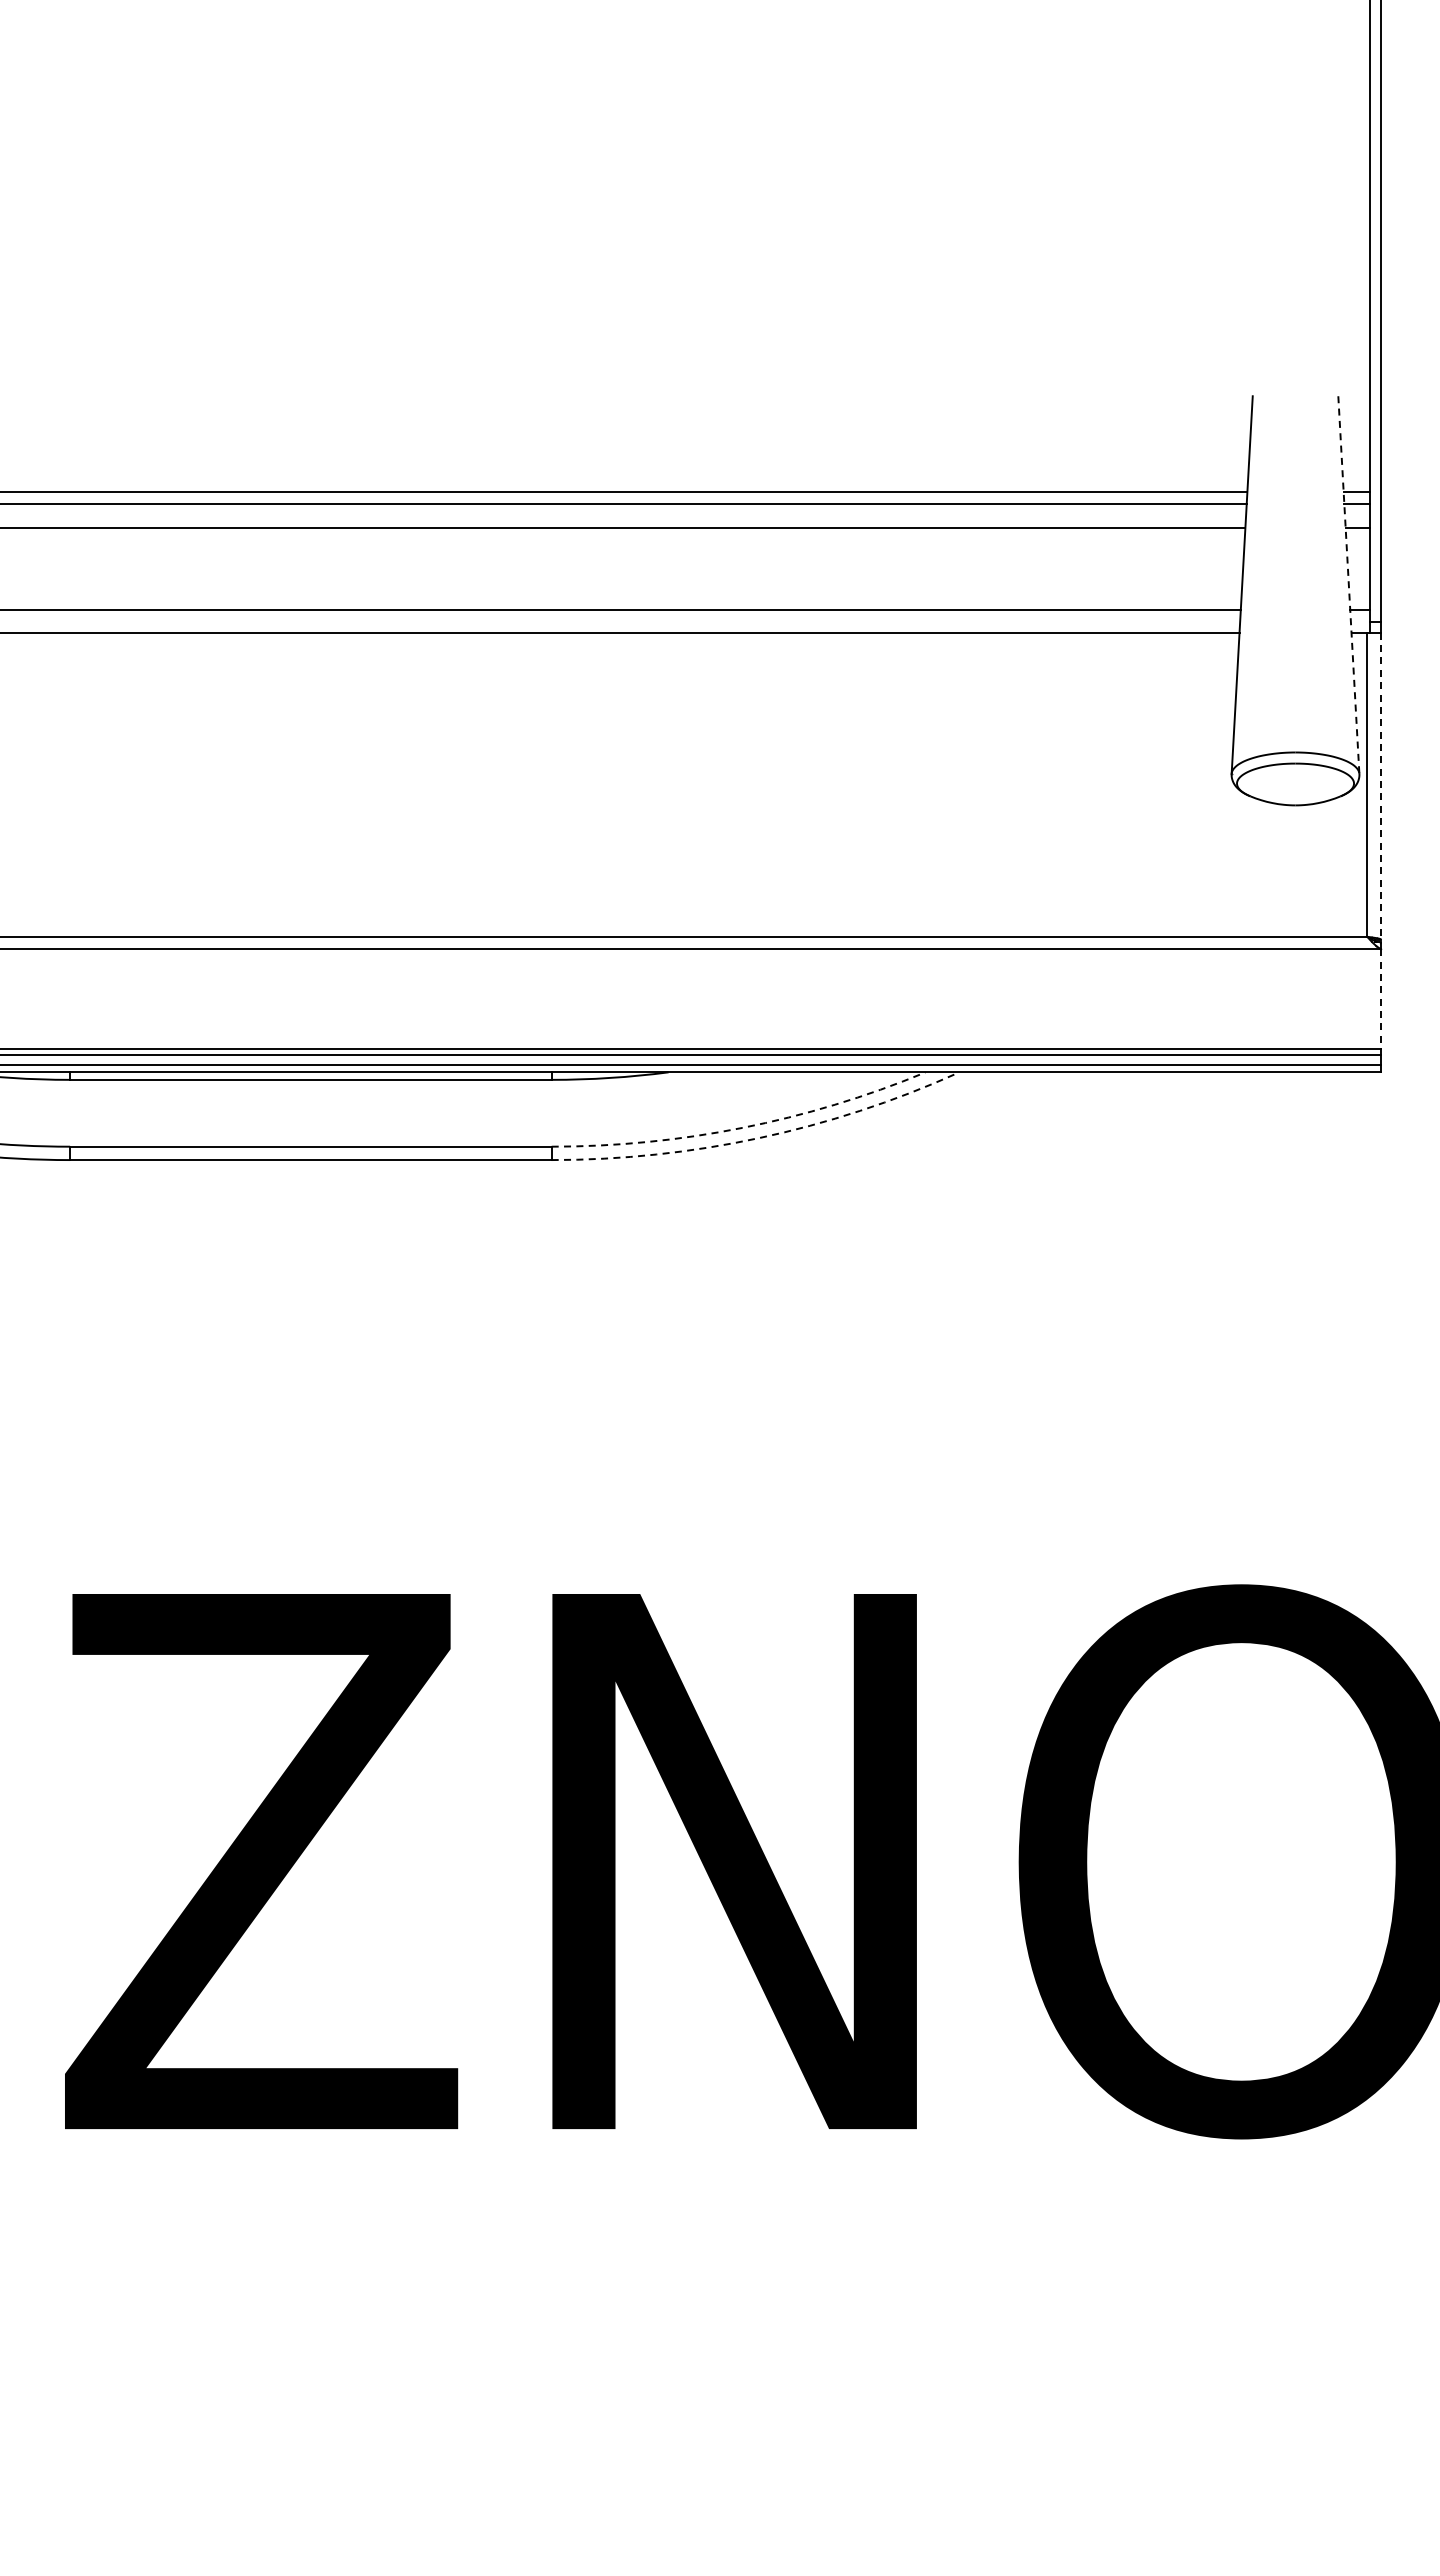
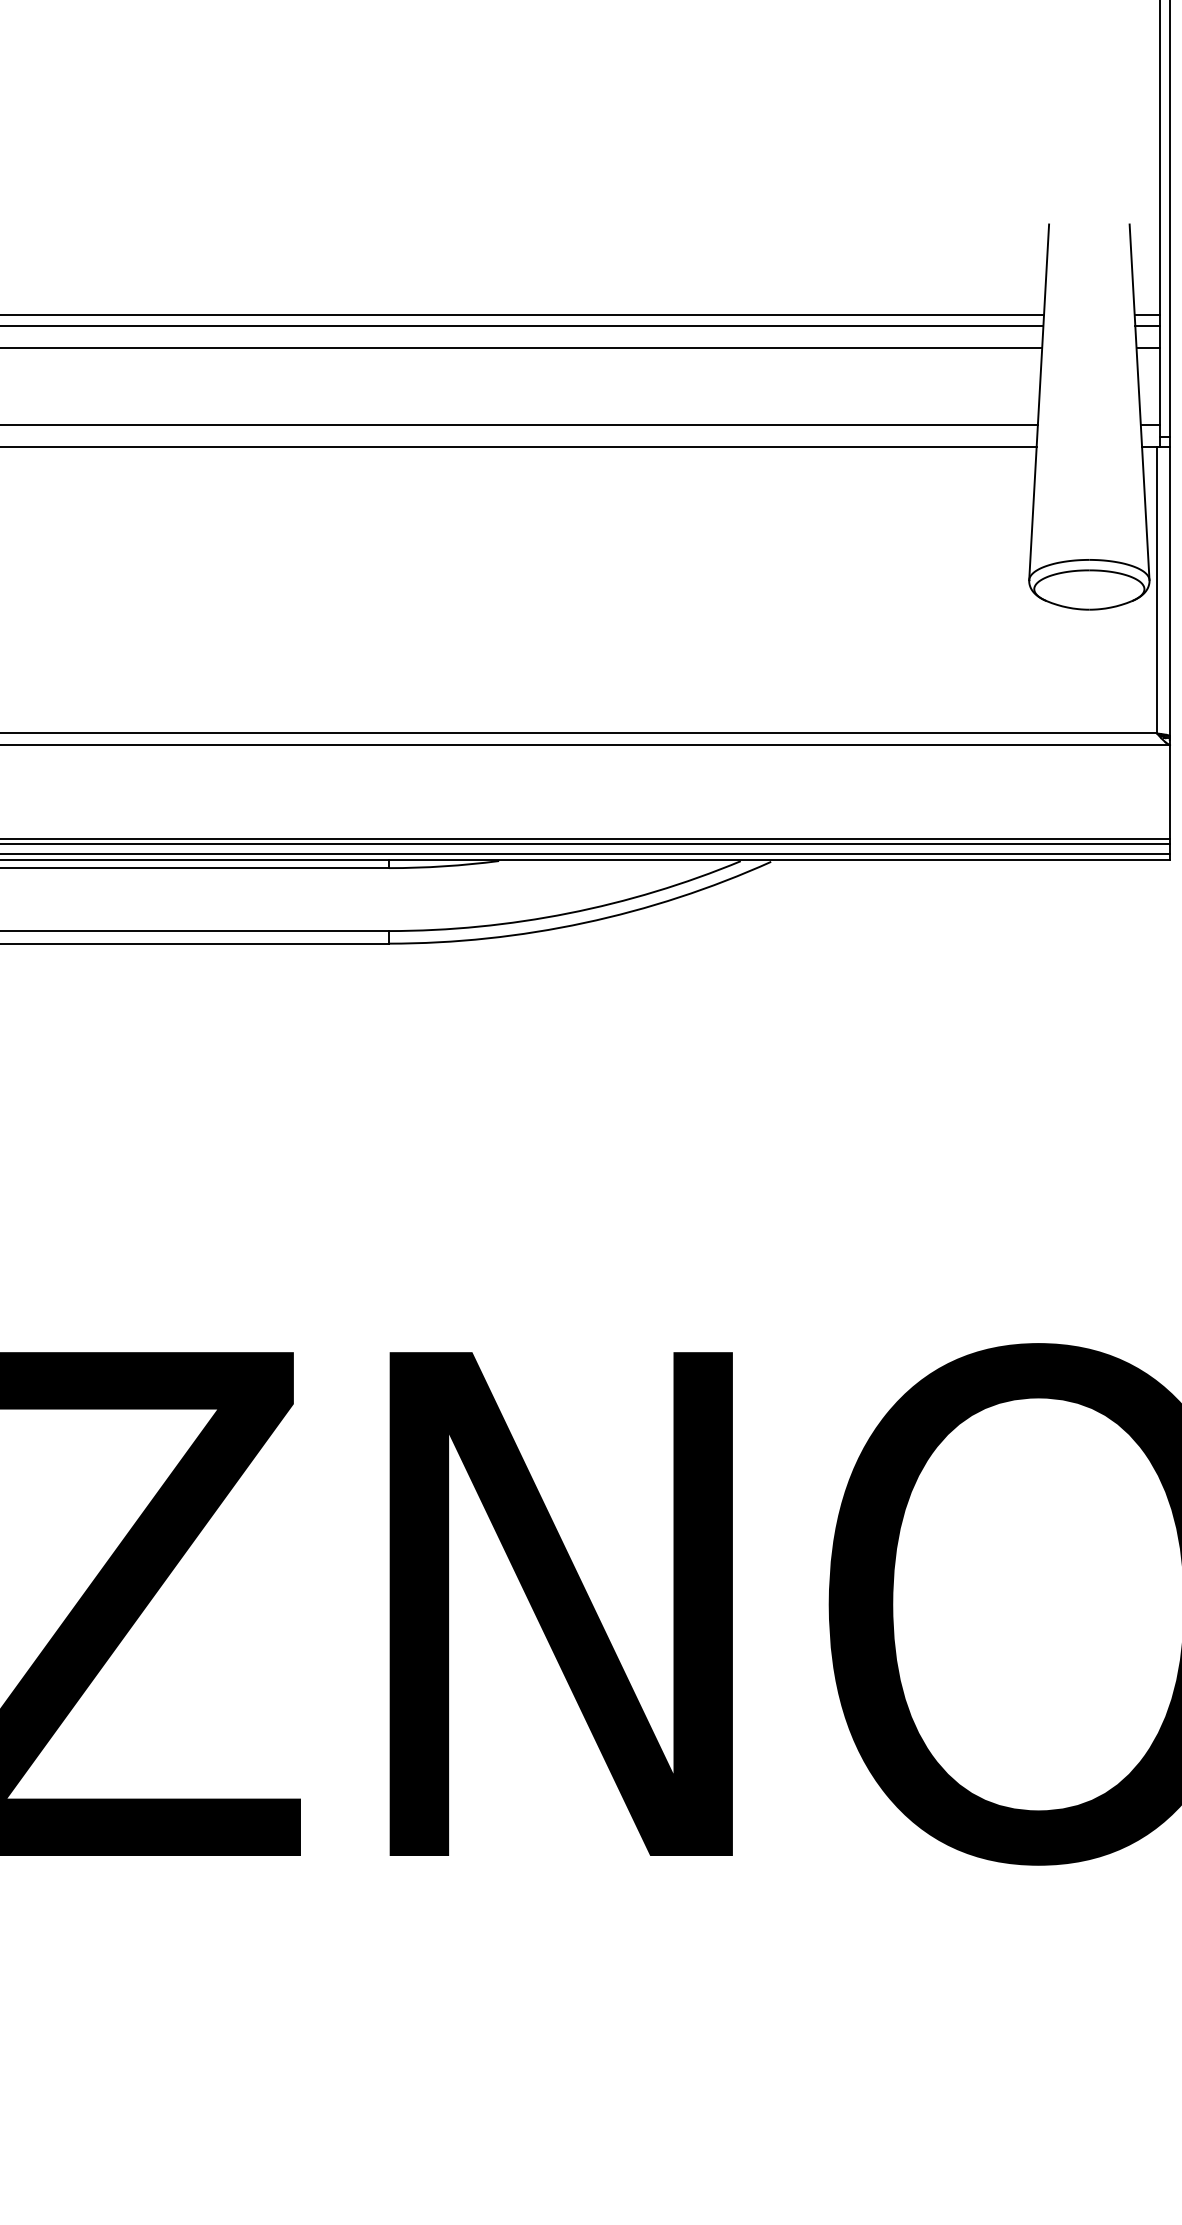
line: (1348, 585) -> (1139, 402), dashed -> solid
line: (1381, 788) -> (1170, 593), dashed -> solid
line: (1381, 1002) -> (1170, 795), dashed -> solid
arc: (742, 1127) -> (568, 912), dashed -> solid
arc: (759, 1138) -> (584, 923), dashed -> solid

